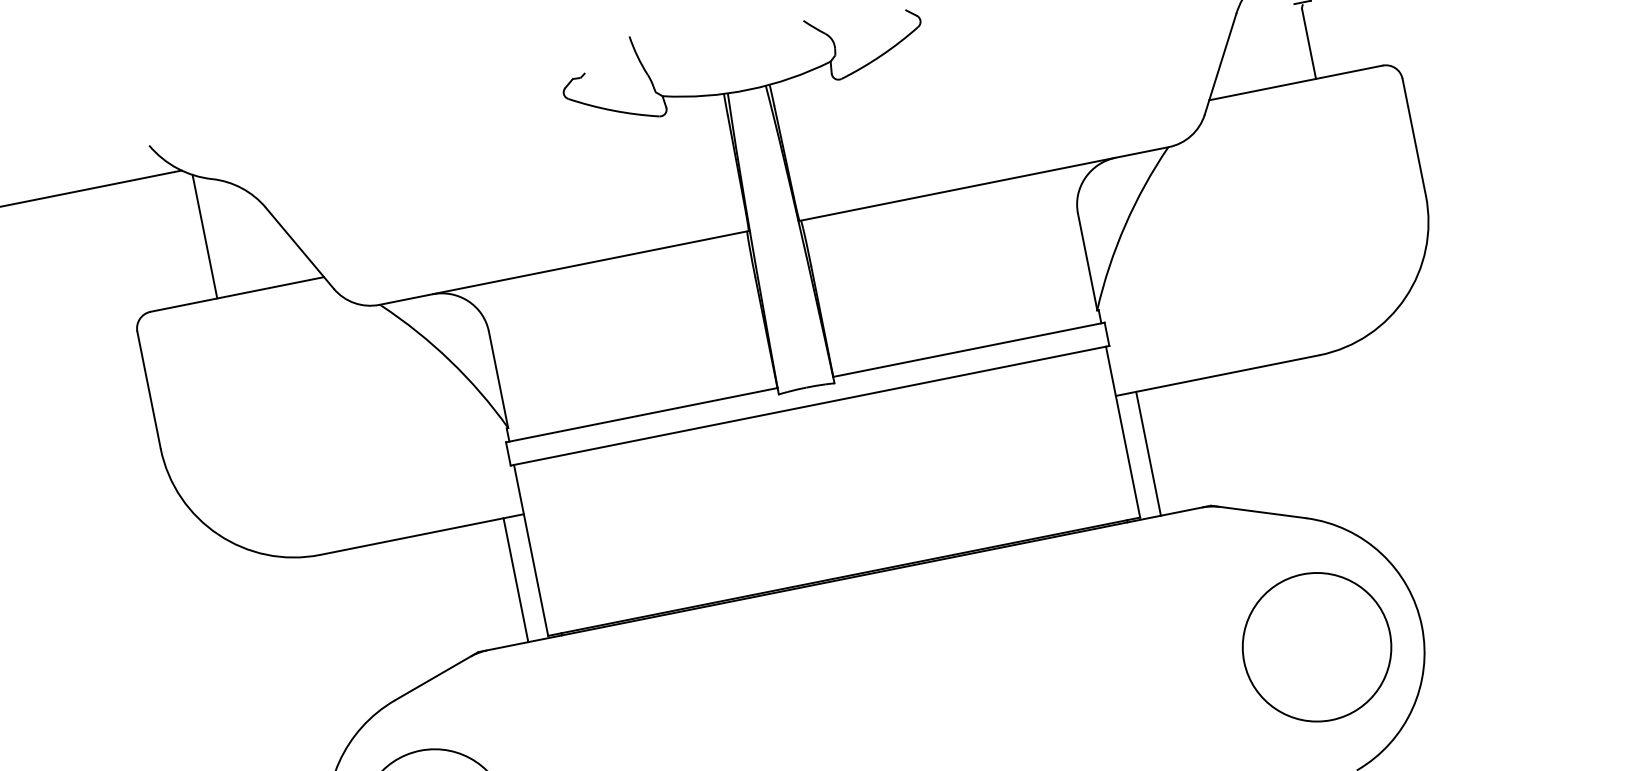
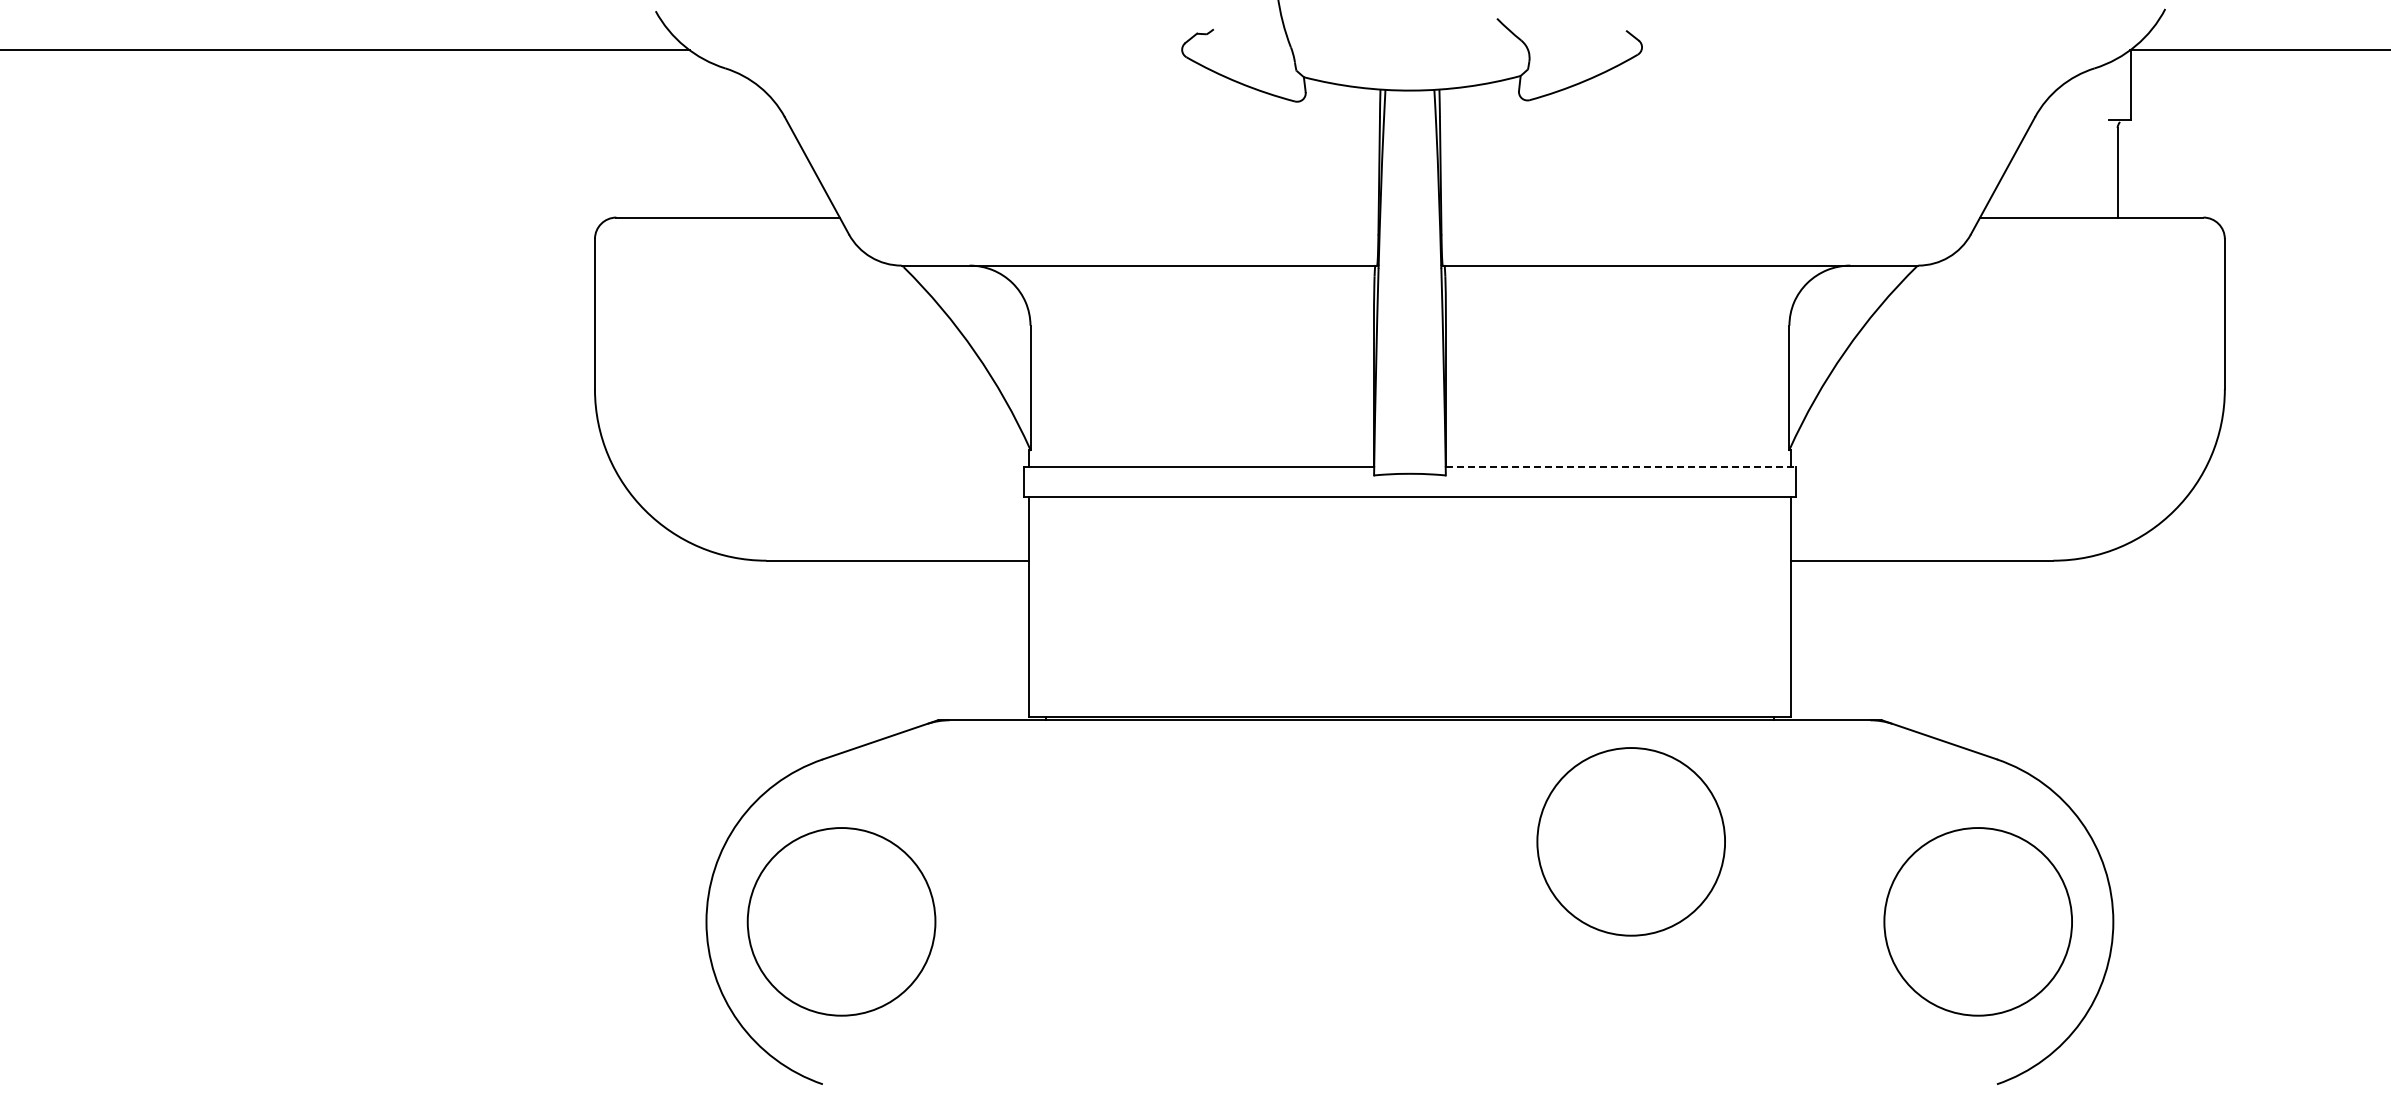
line: (205, 236) -> (702, 137), removed
line: (968, 350) -> (1620, 467), solid -> dashed
line: (1148, 453) -> (1817, 640), removed
line: (515, 580) -> (1002, 640), removed
circle: (1034, 638) -> (1630, 841), added

